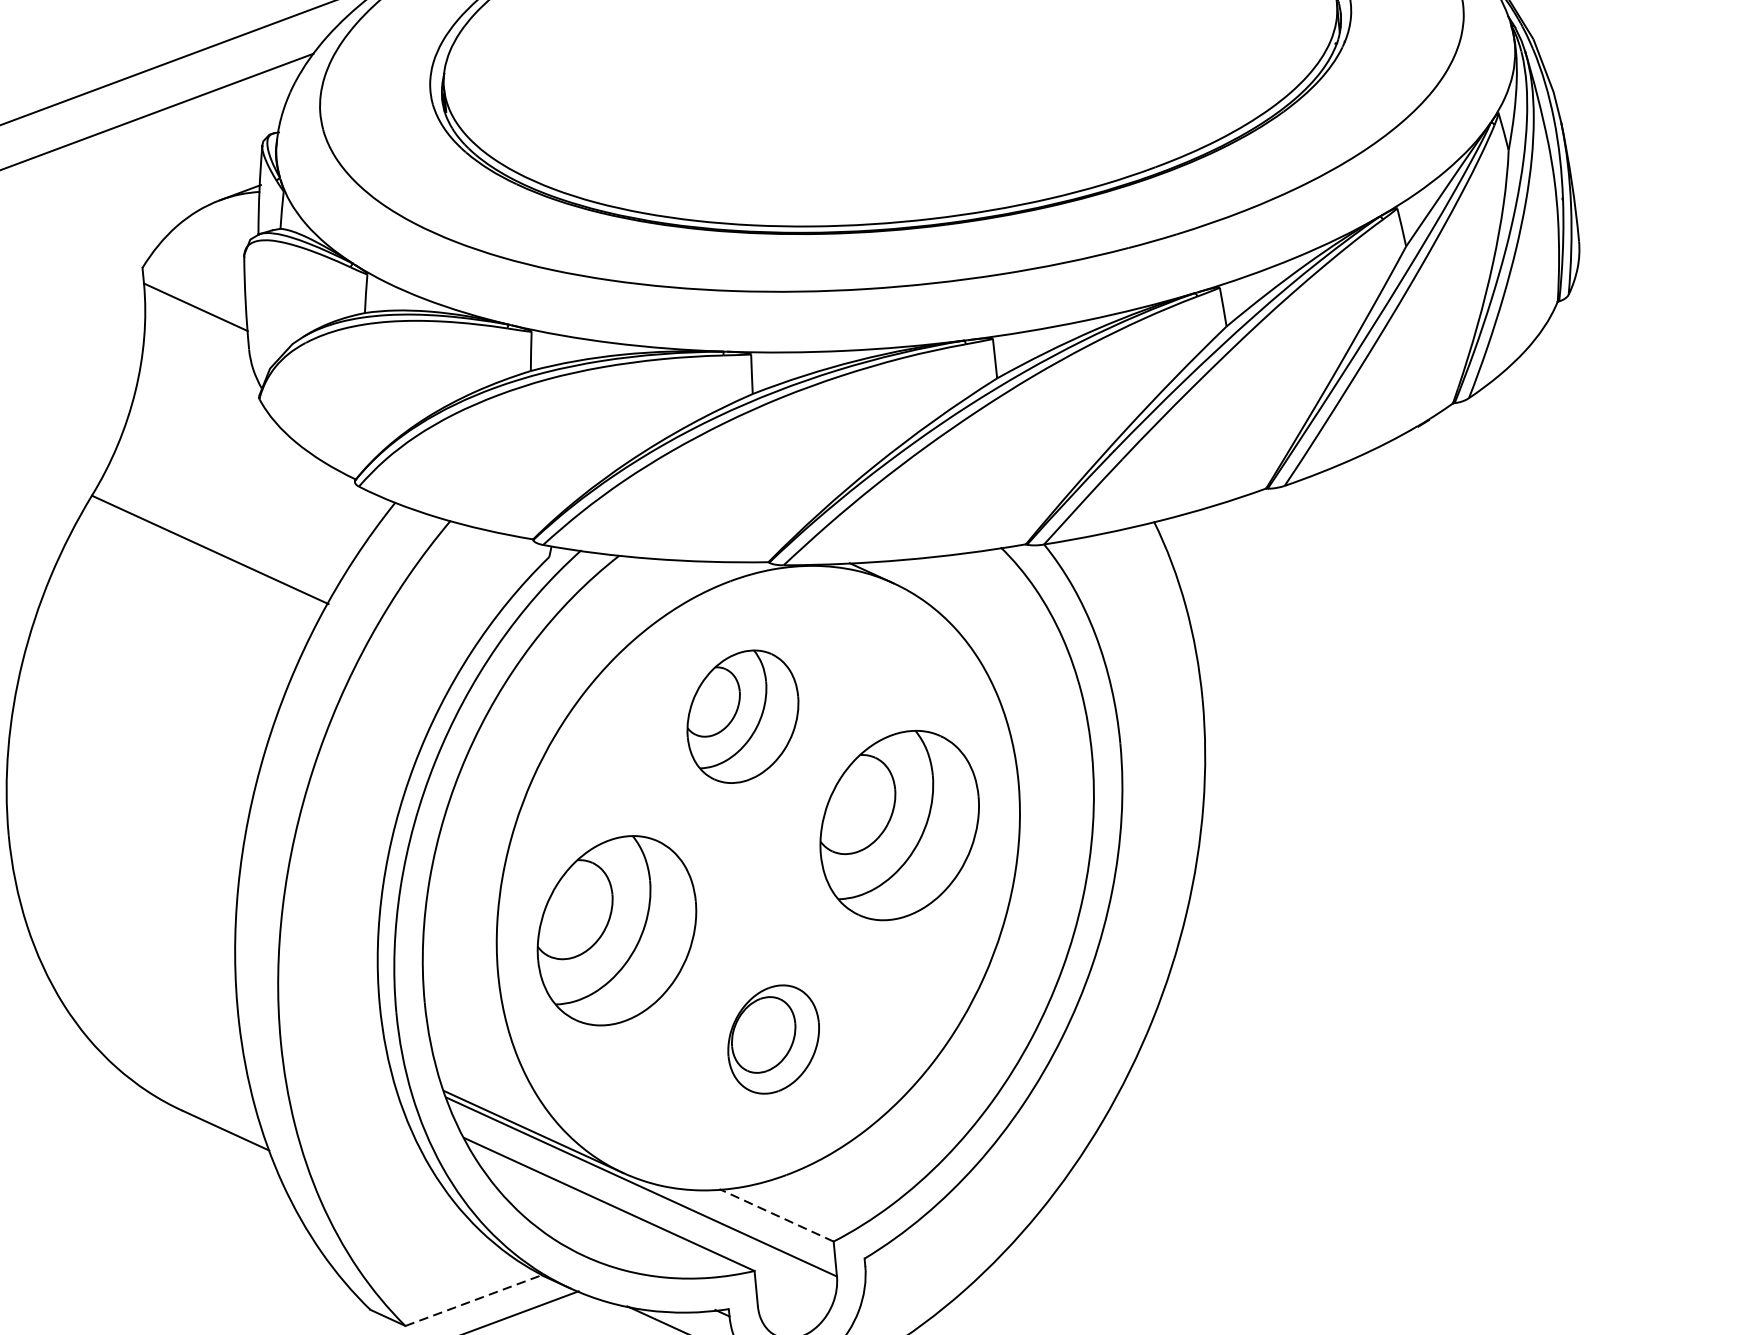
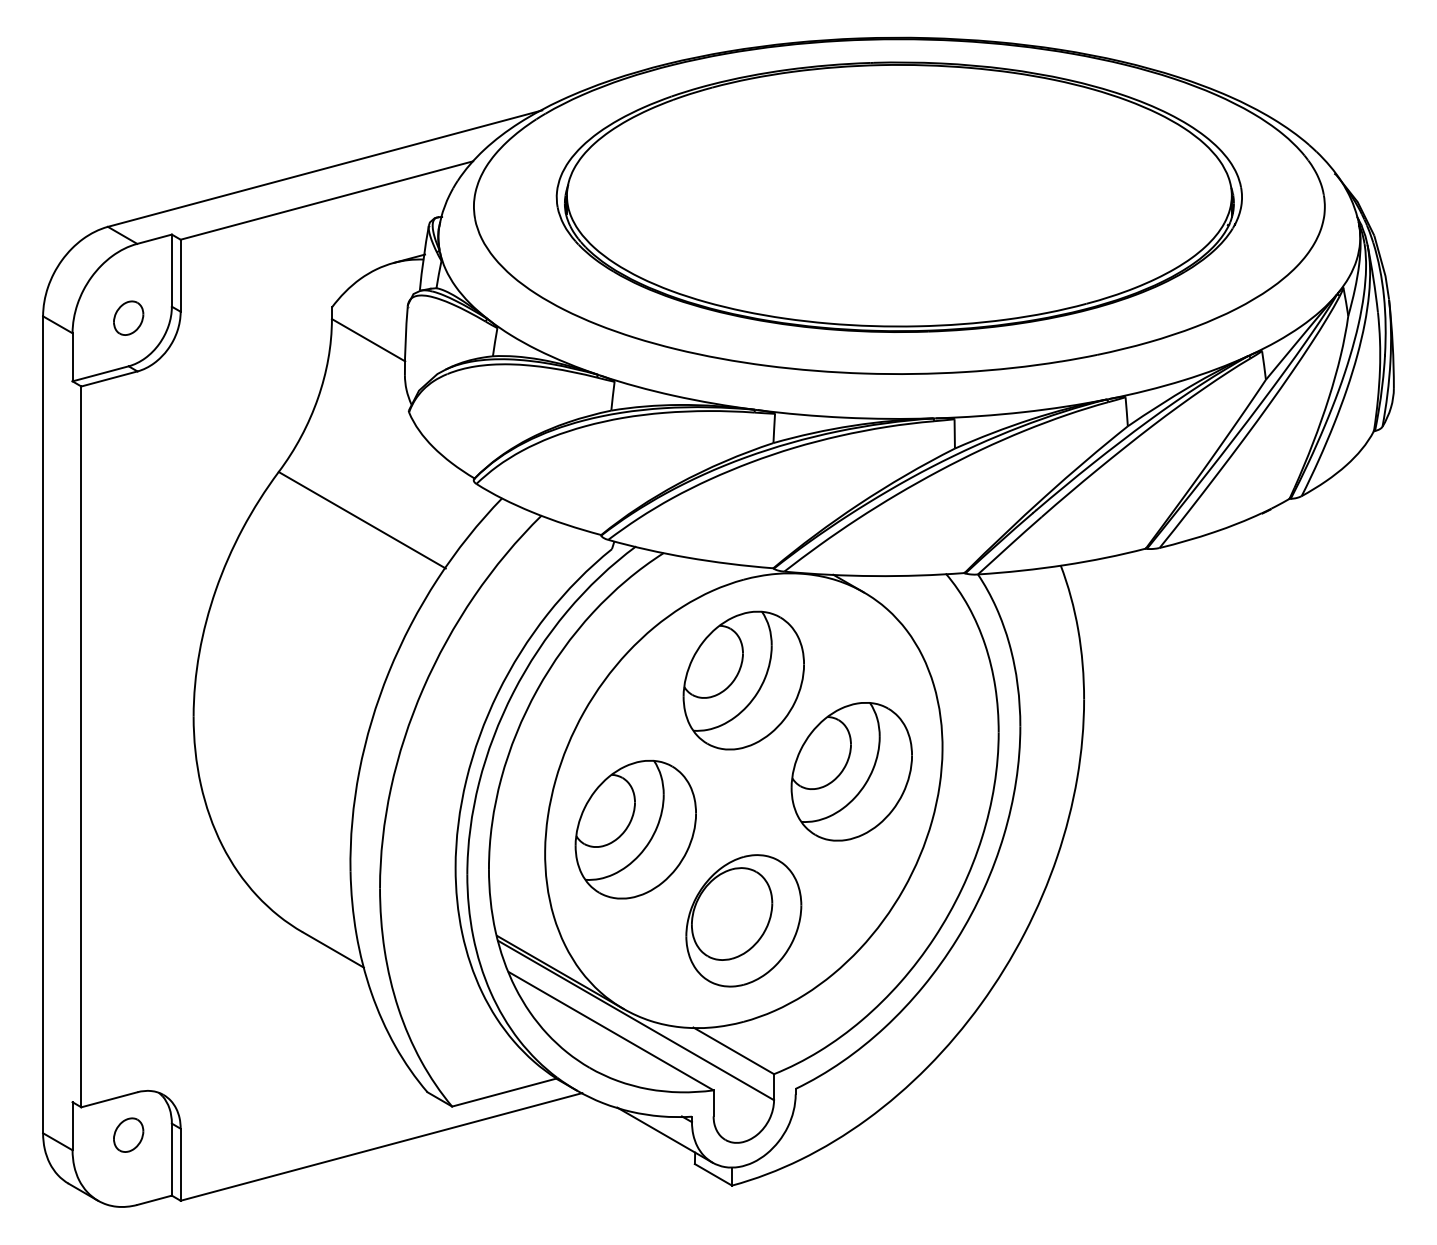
part: (742, 716) -> (743, 680), size x1.43
part: (773, 1039) -> (743, 920), size x1.67
line: (776, 1214) -> (733, 1050), dashed -> solid
line: (473, 1300) -> (504, 1092), dashed -> solid

